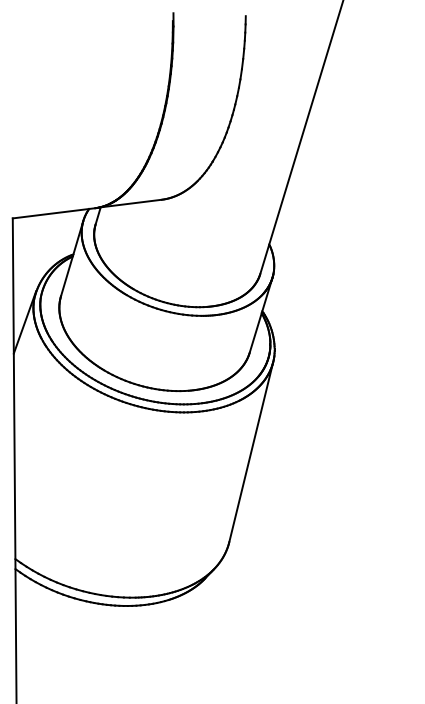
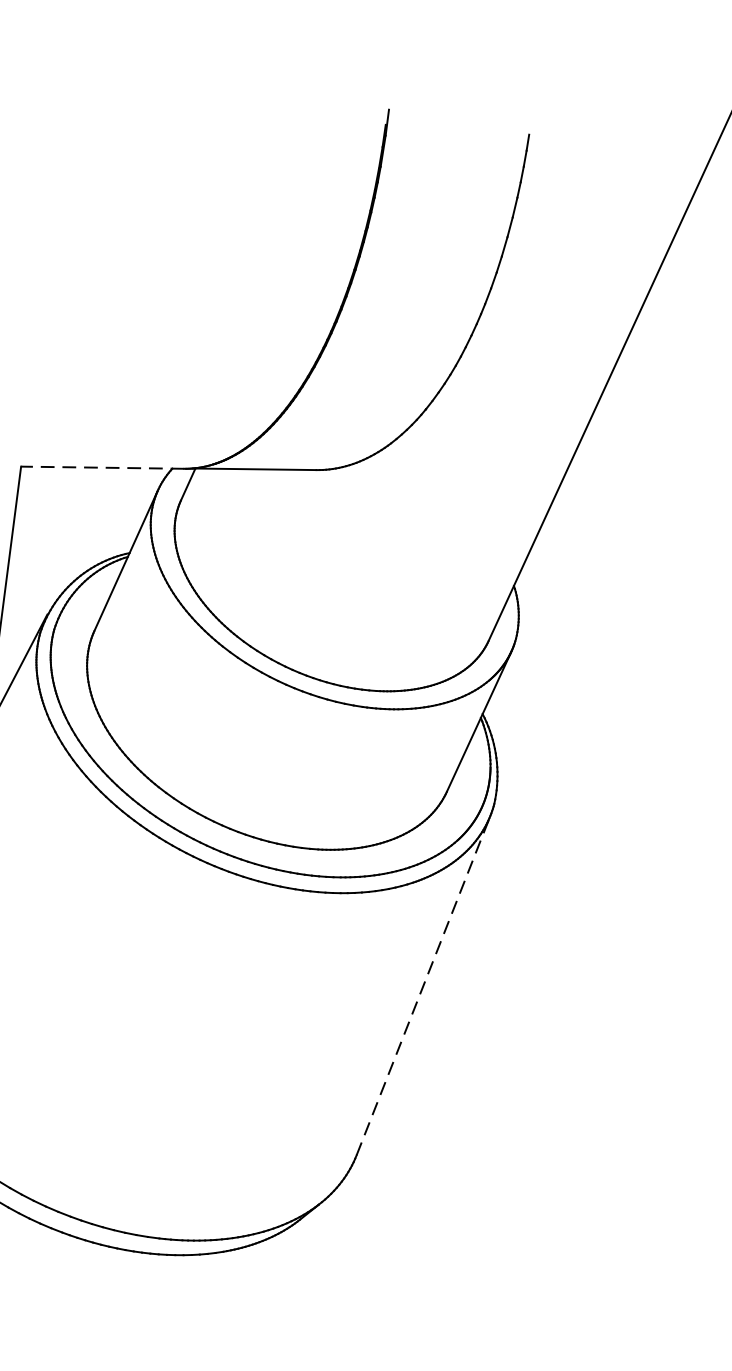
line: (53, 213) -> (101, 467), solid -> dashed
line: (251, 451) -> (424, 984), solid -> dashed

